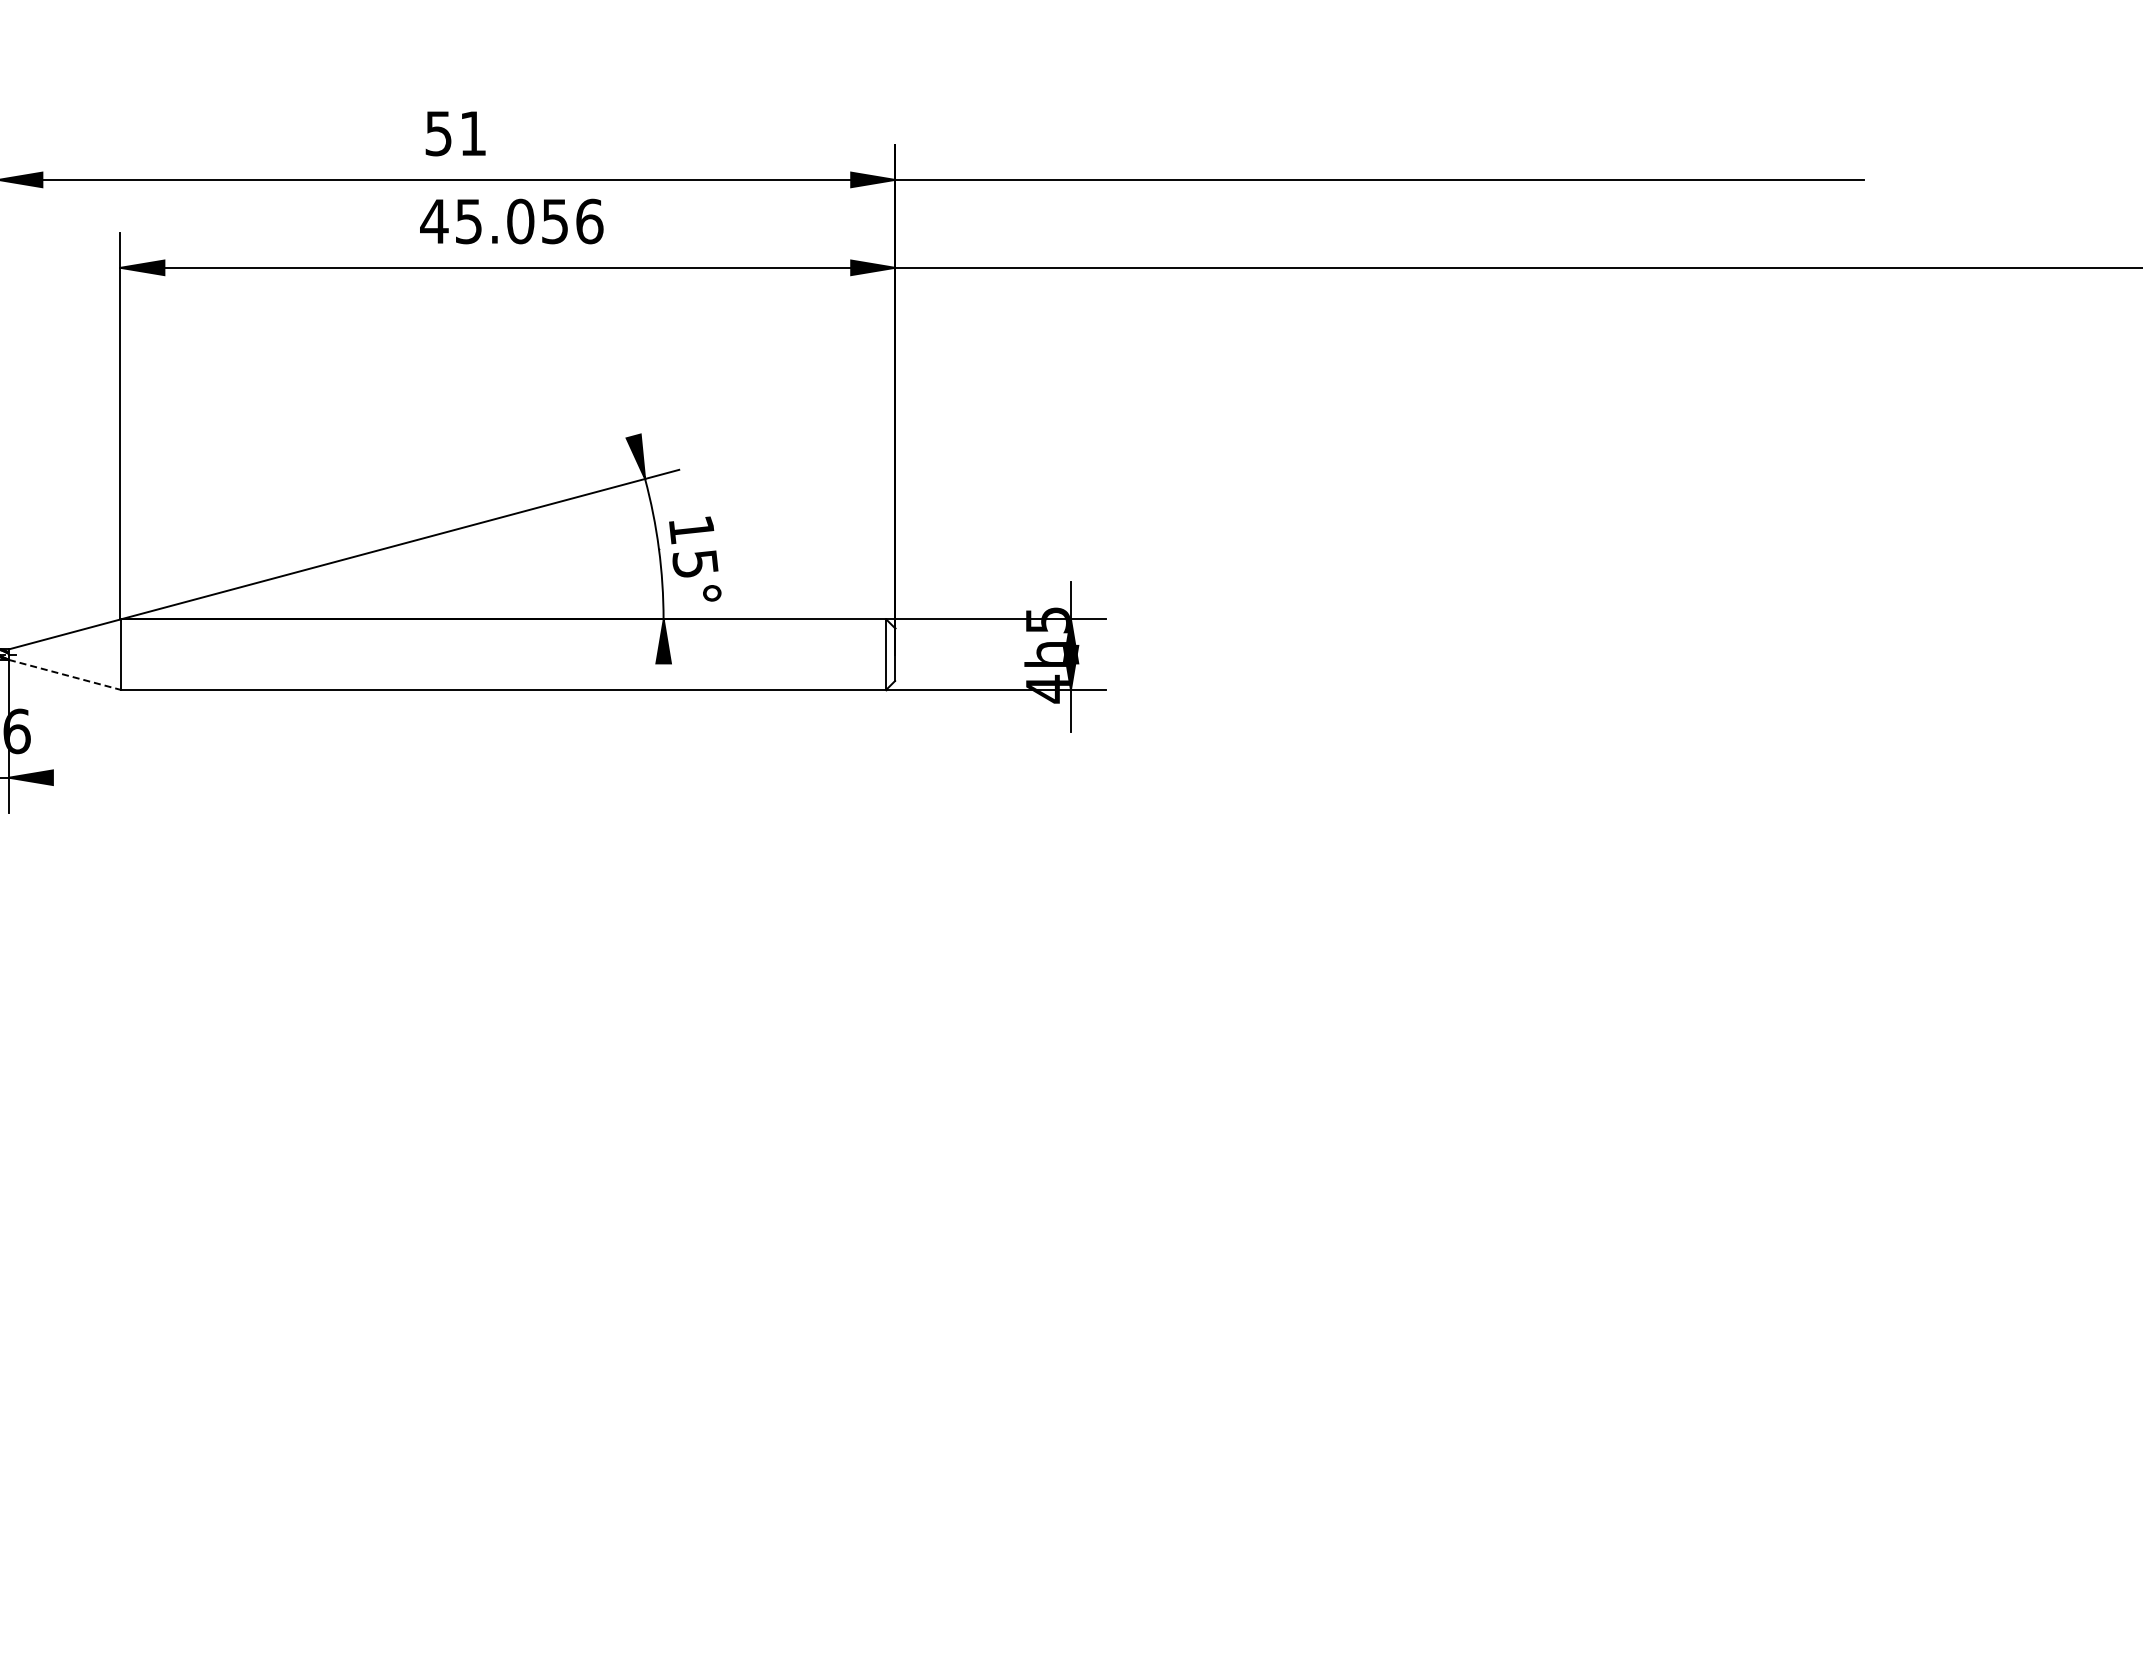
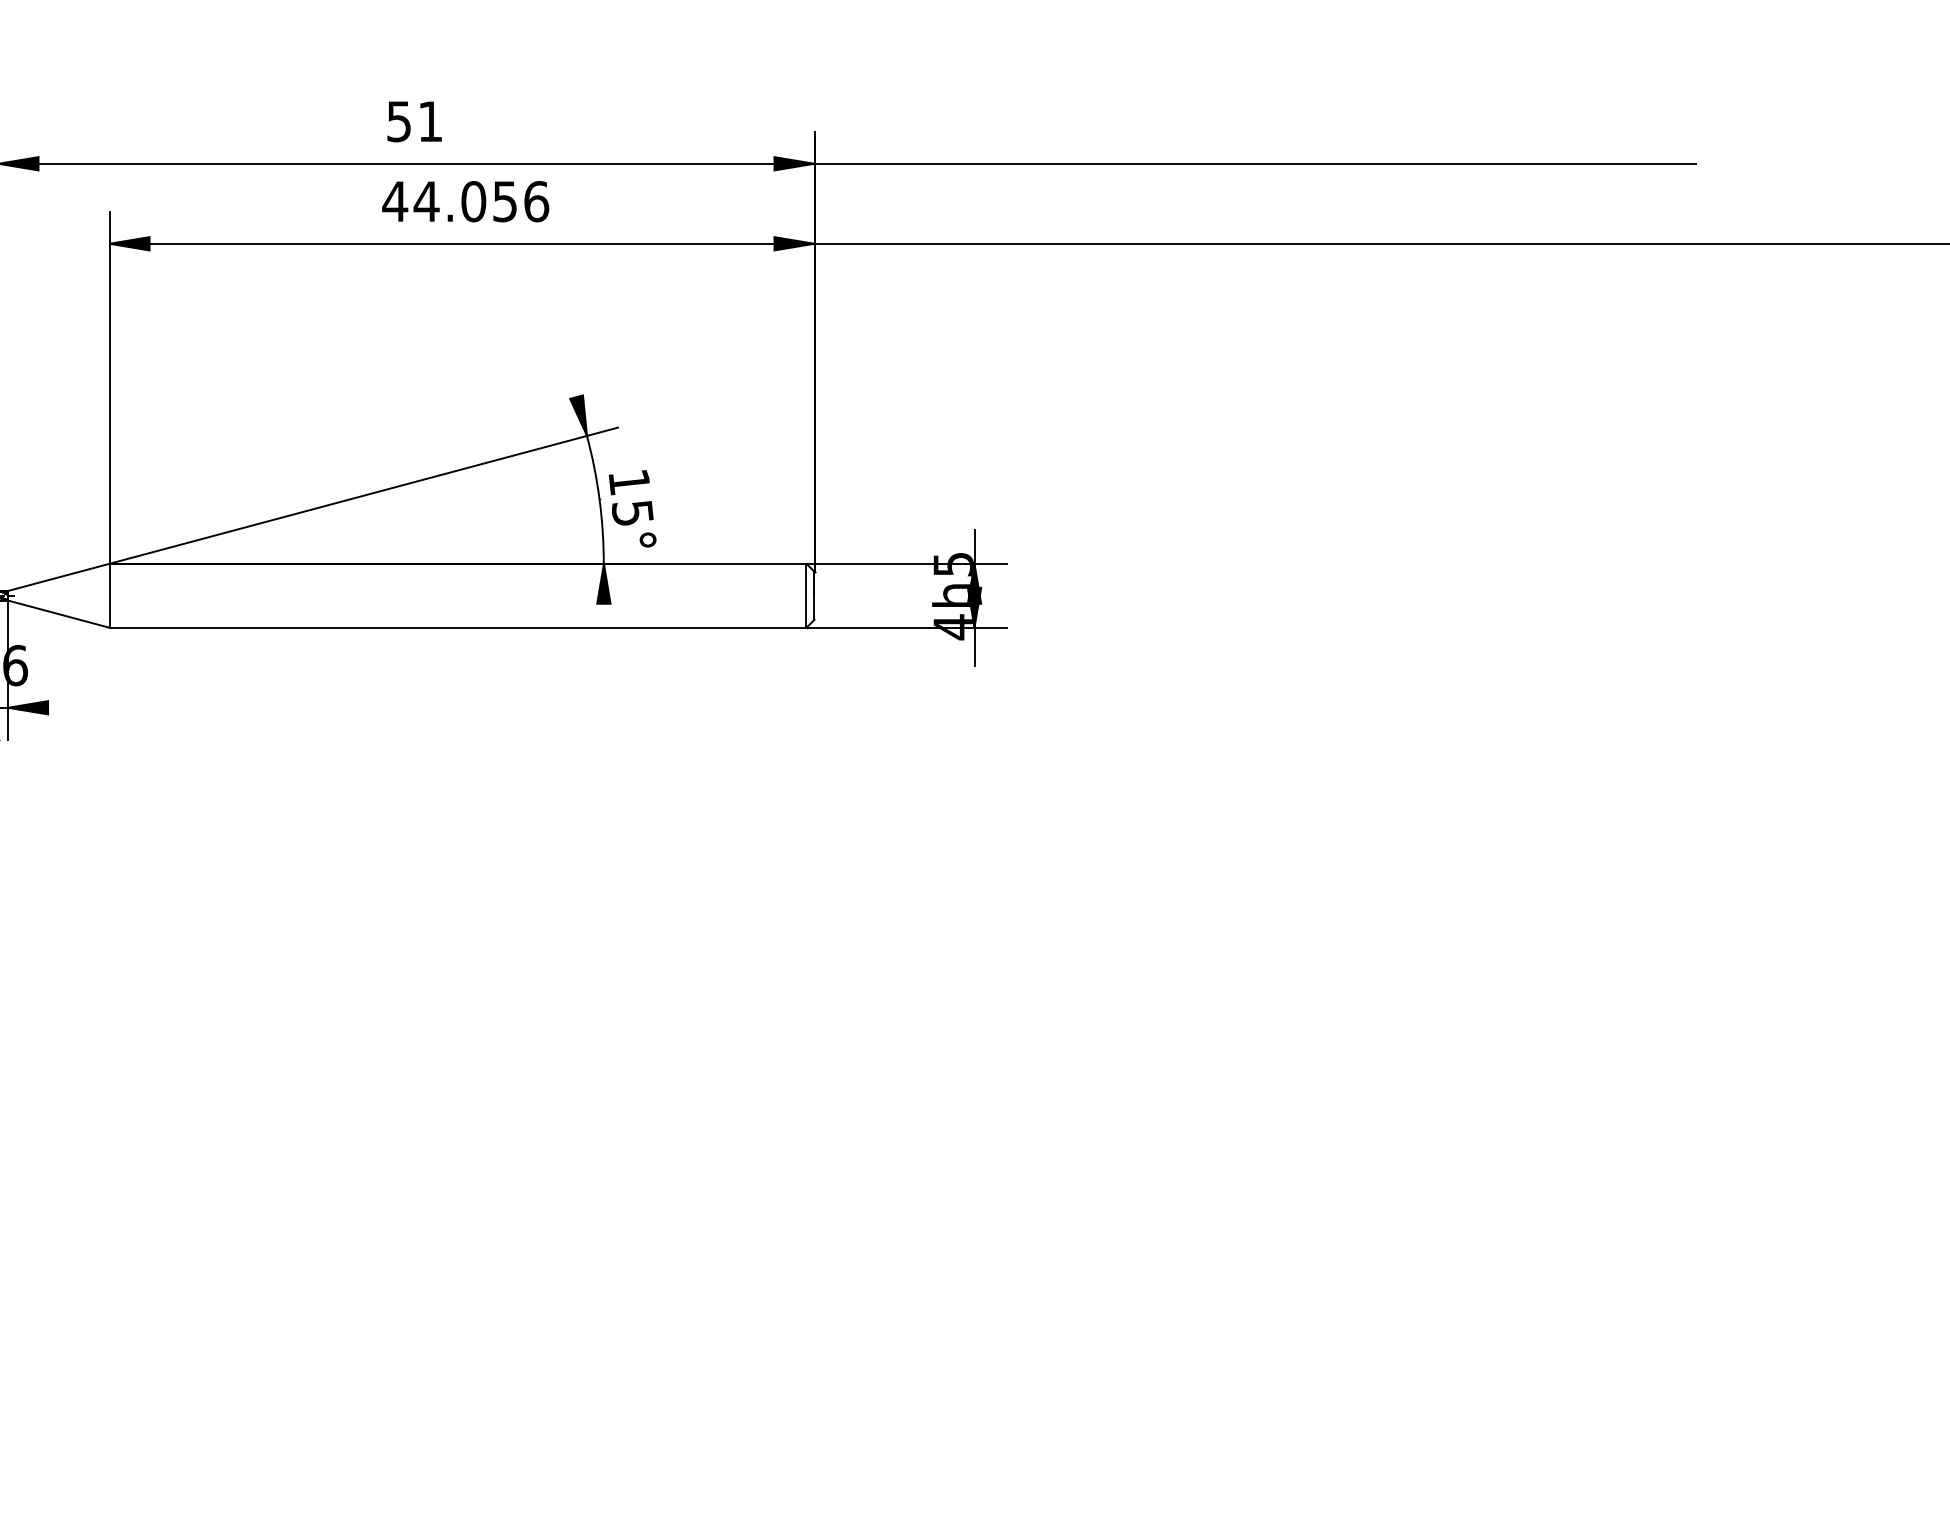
text: (468, 221) -> (426, 201), 45.056 -> 44.056
line: (64, 674) -> (58, 613), dashed -> solid

